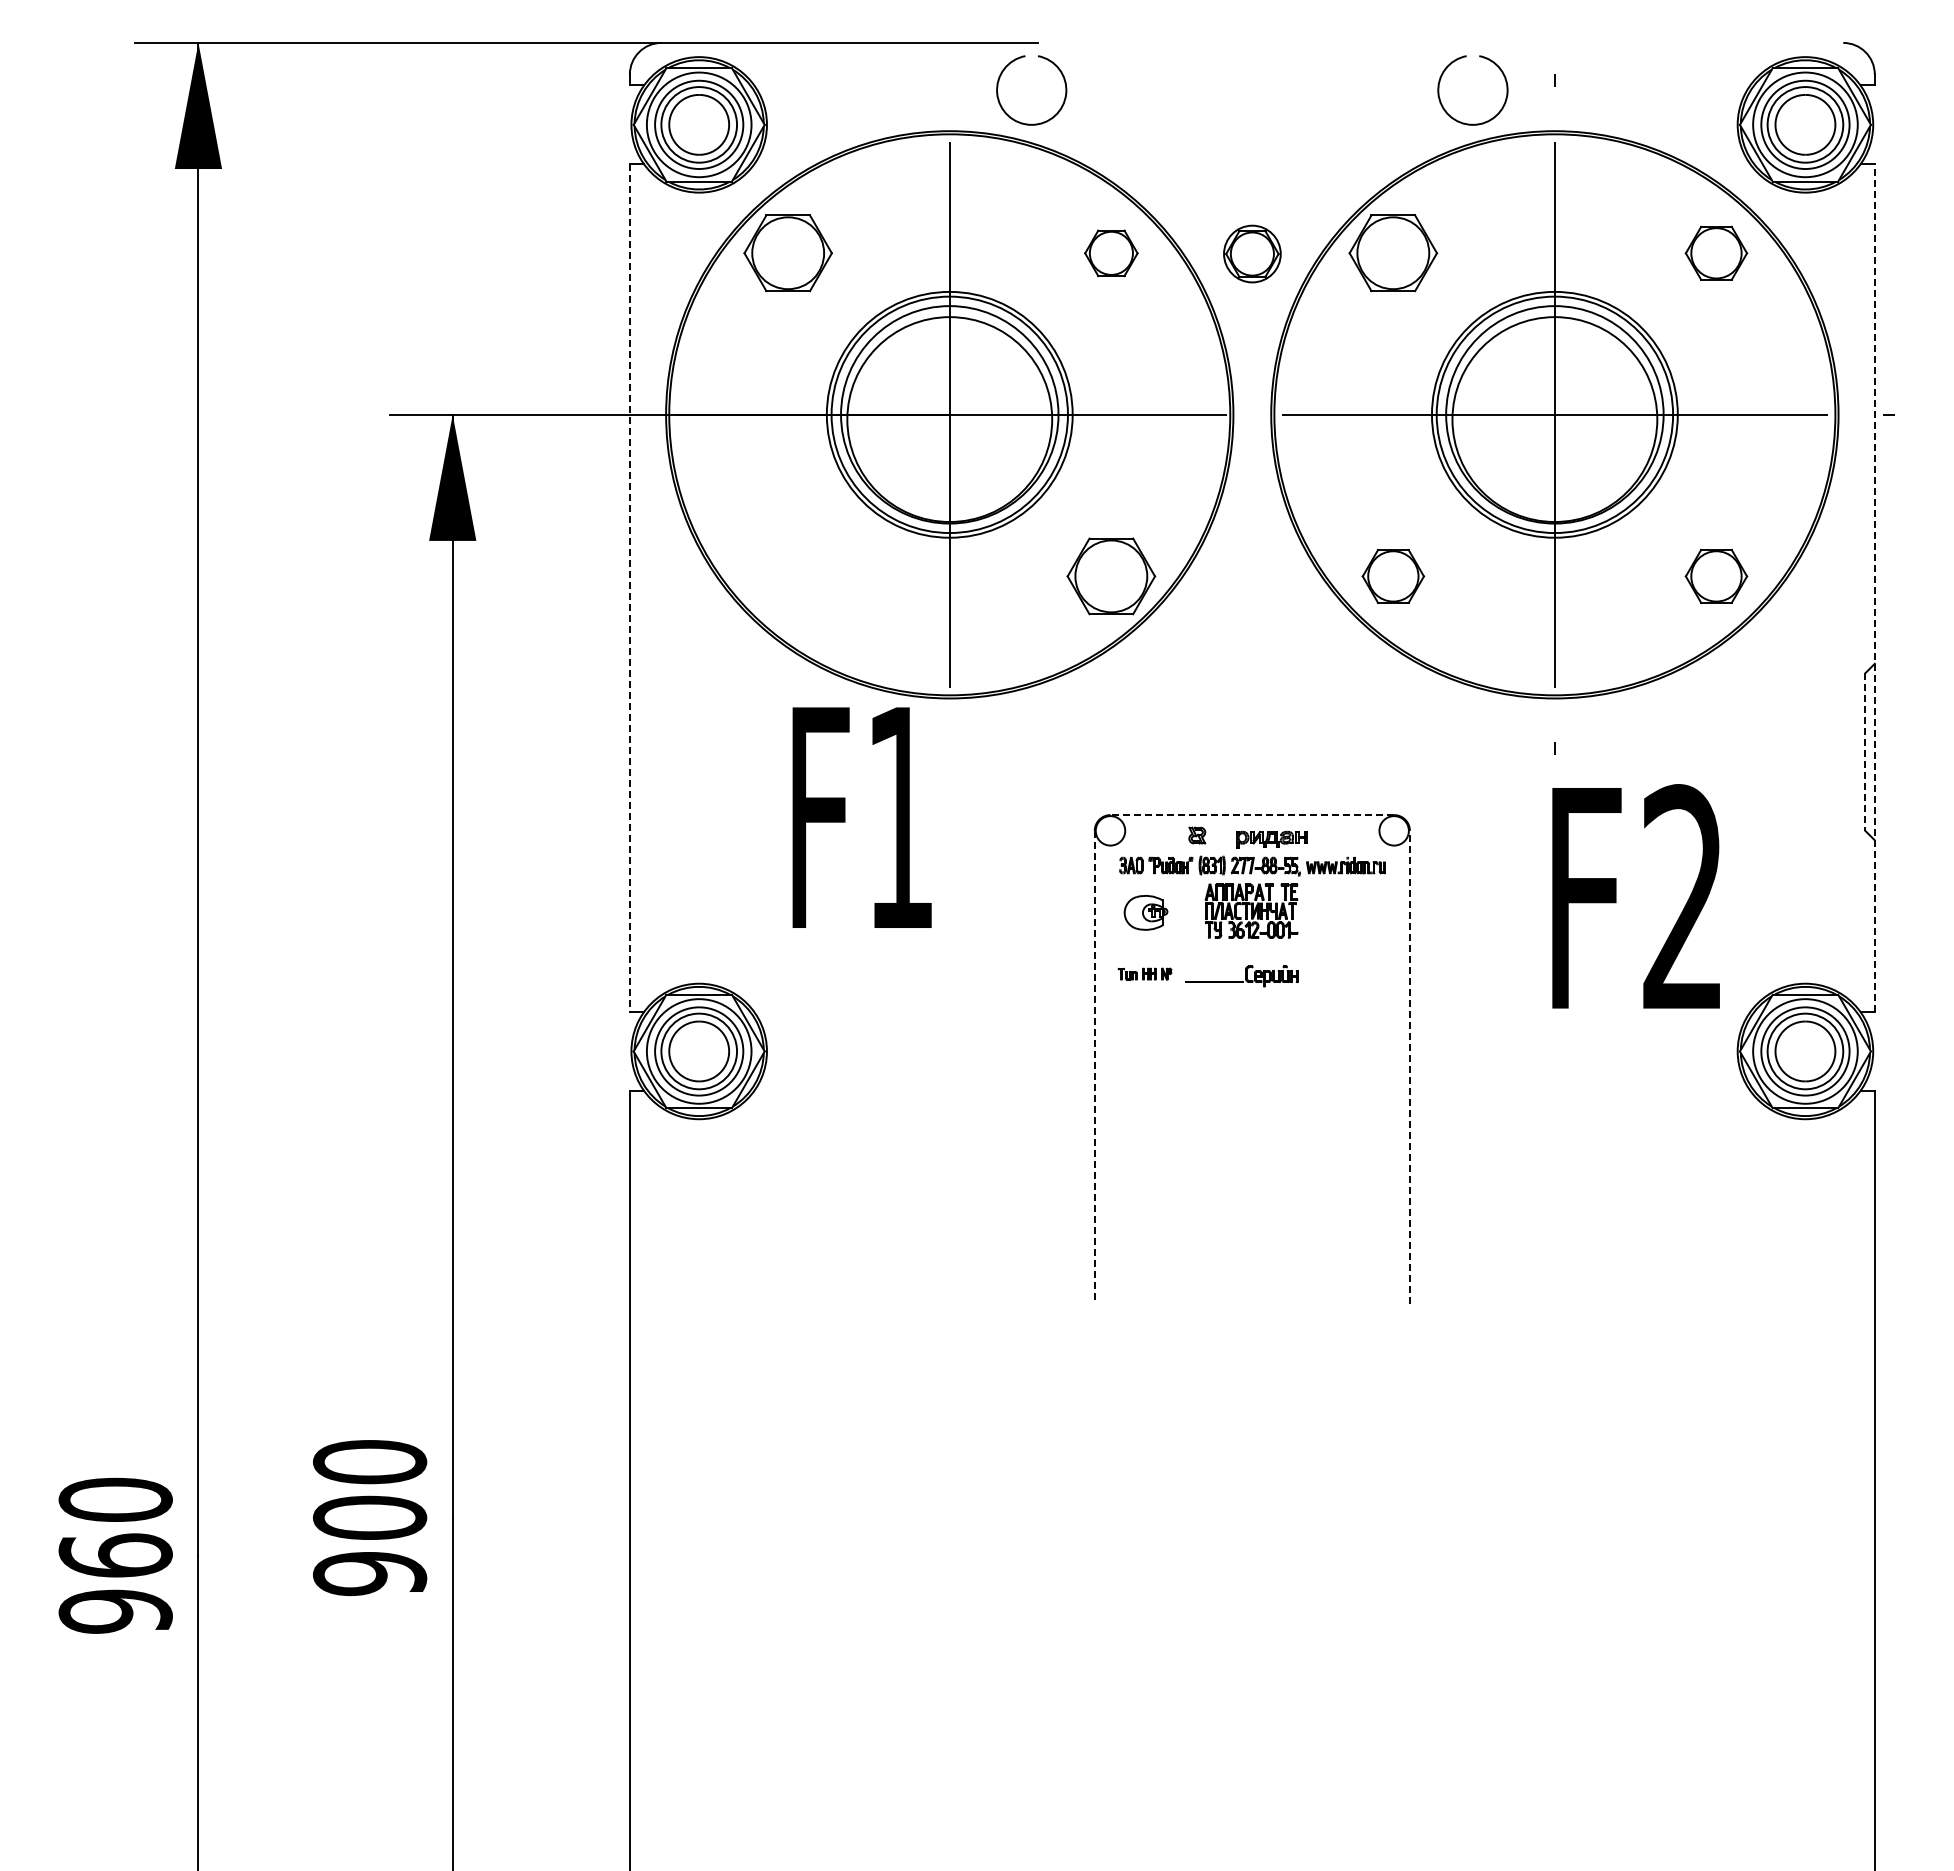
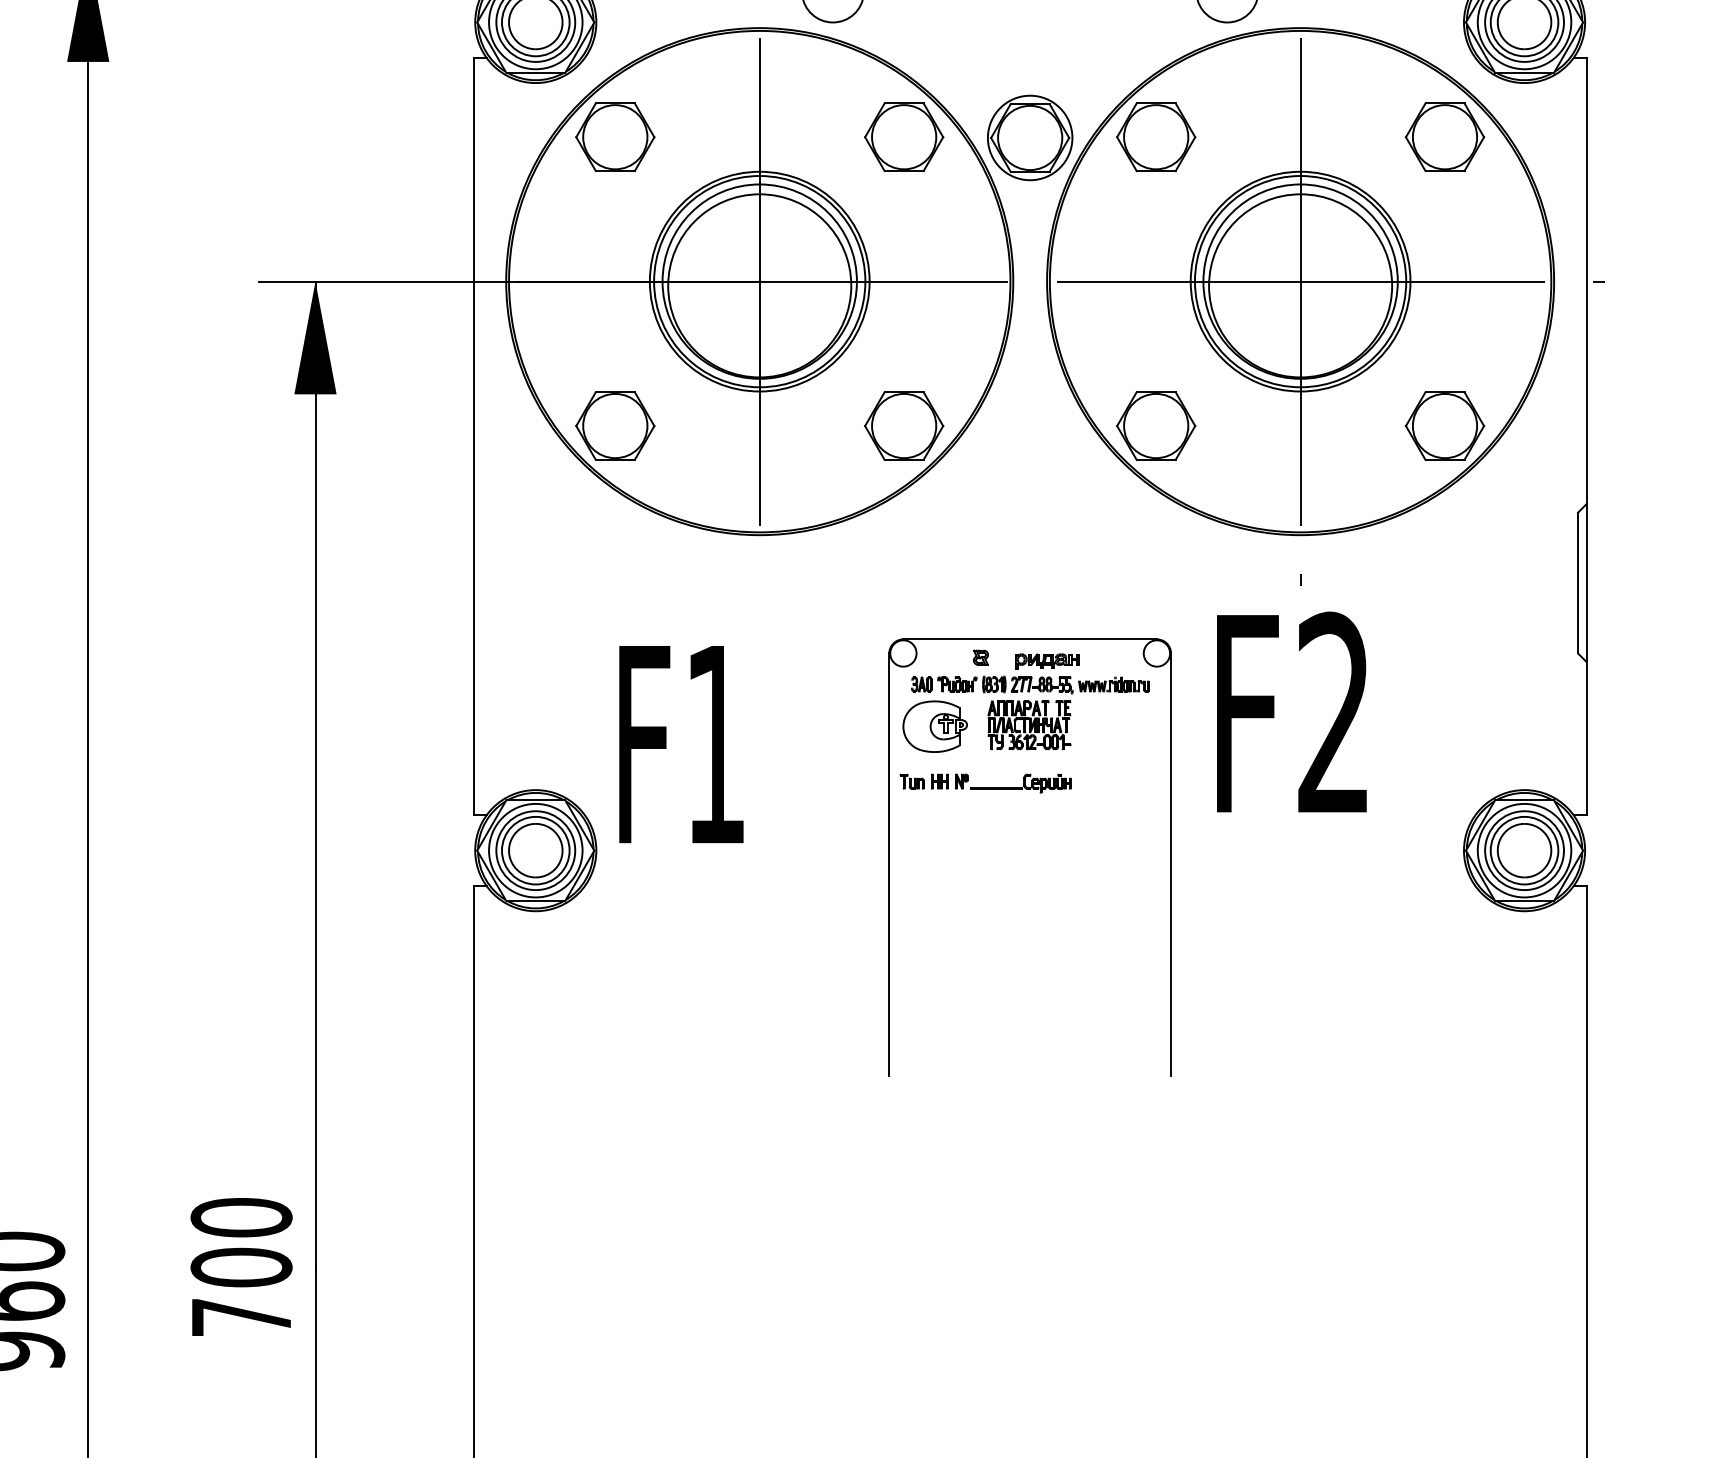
part: (1111, 253) -> (904, 137), size x1.67
part: (1252, 253) -> (1030, 137), size x1.67
part: (1716, 253) -> (1445, 137), size x1.43
part: (787, 576) -> (614, 426), added
part: (1393, 576) -> (1156, 426), size x1.43
part: (1716, 576) -> (1445, 426), size x1.43
line: (629, 588) -> (473, 436), dashed -> solid
line: (1874, 588) -> (1586, 436), dashed -> solid
line: (1865, 752) -> (1578, 583), dashed -> solid
line: (1252, 815) -> (1030, 639), dashed -> solid
text: (861, 817) -> (680, 744), moved
text: (1635, 896) -> (1291, 712), moved
part: (1145, 912) -> (934, 726), size x1.67
part: (1144, 973) -> (933, 780), size x1.43
line: (1409, 1066) -> (1170, 864), dashed -> solid
line: (1094, 1067) -> (889, 865), dashed -> solid
text: (369, 1574) -> (241, 1318), 900 -> 700

